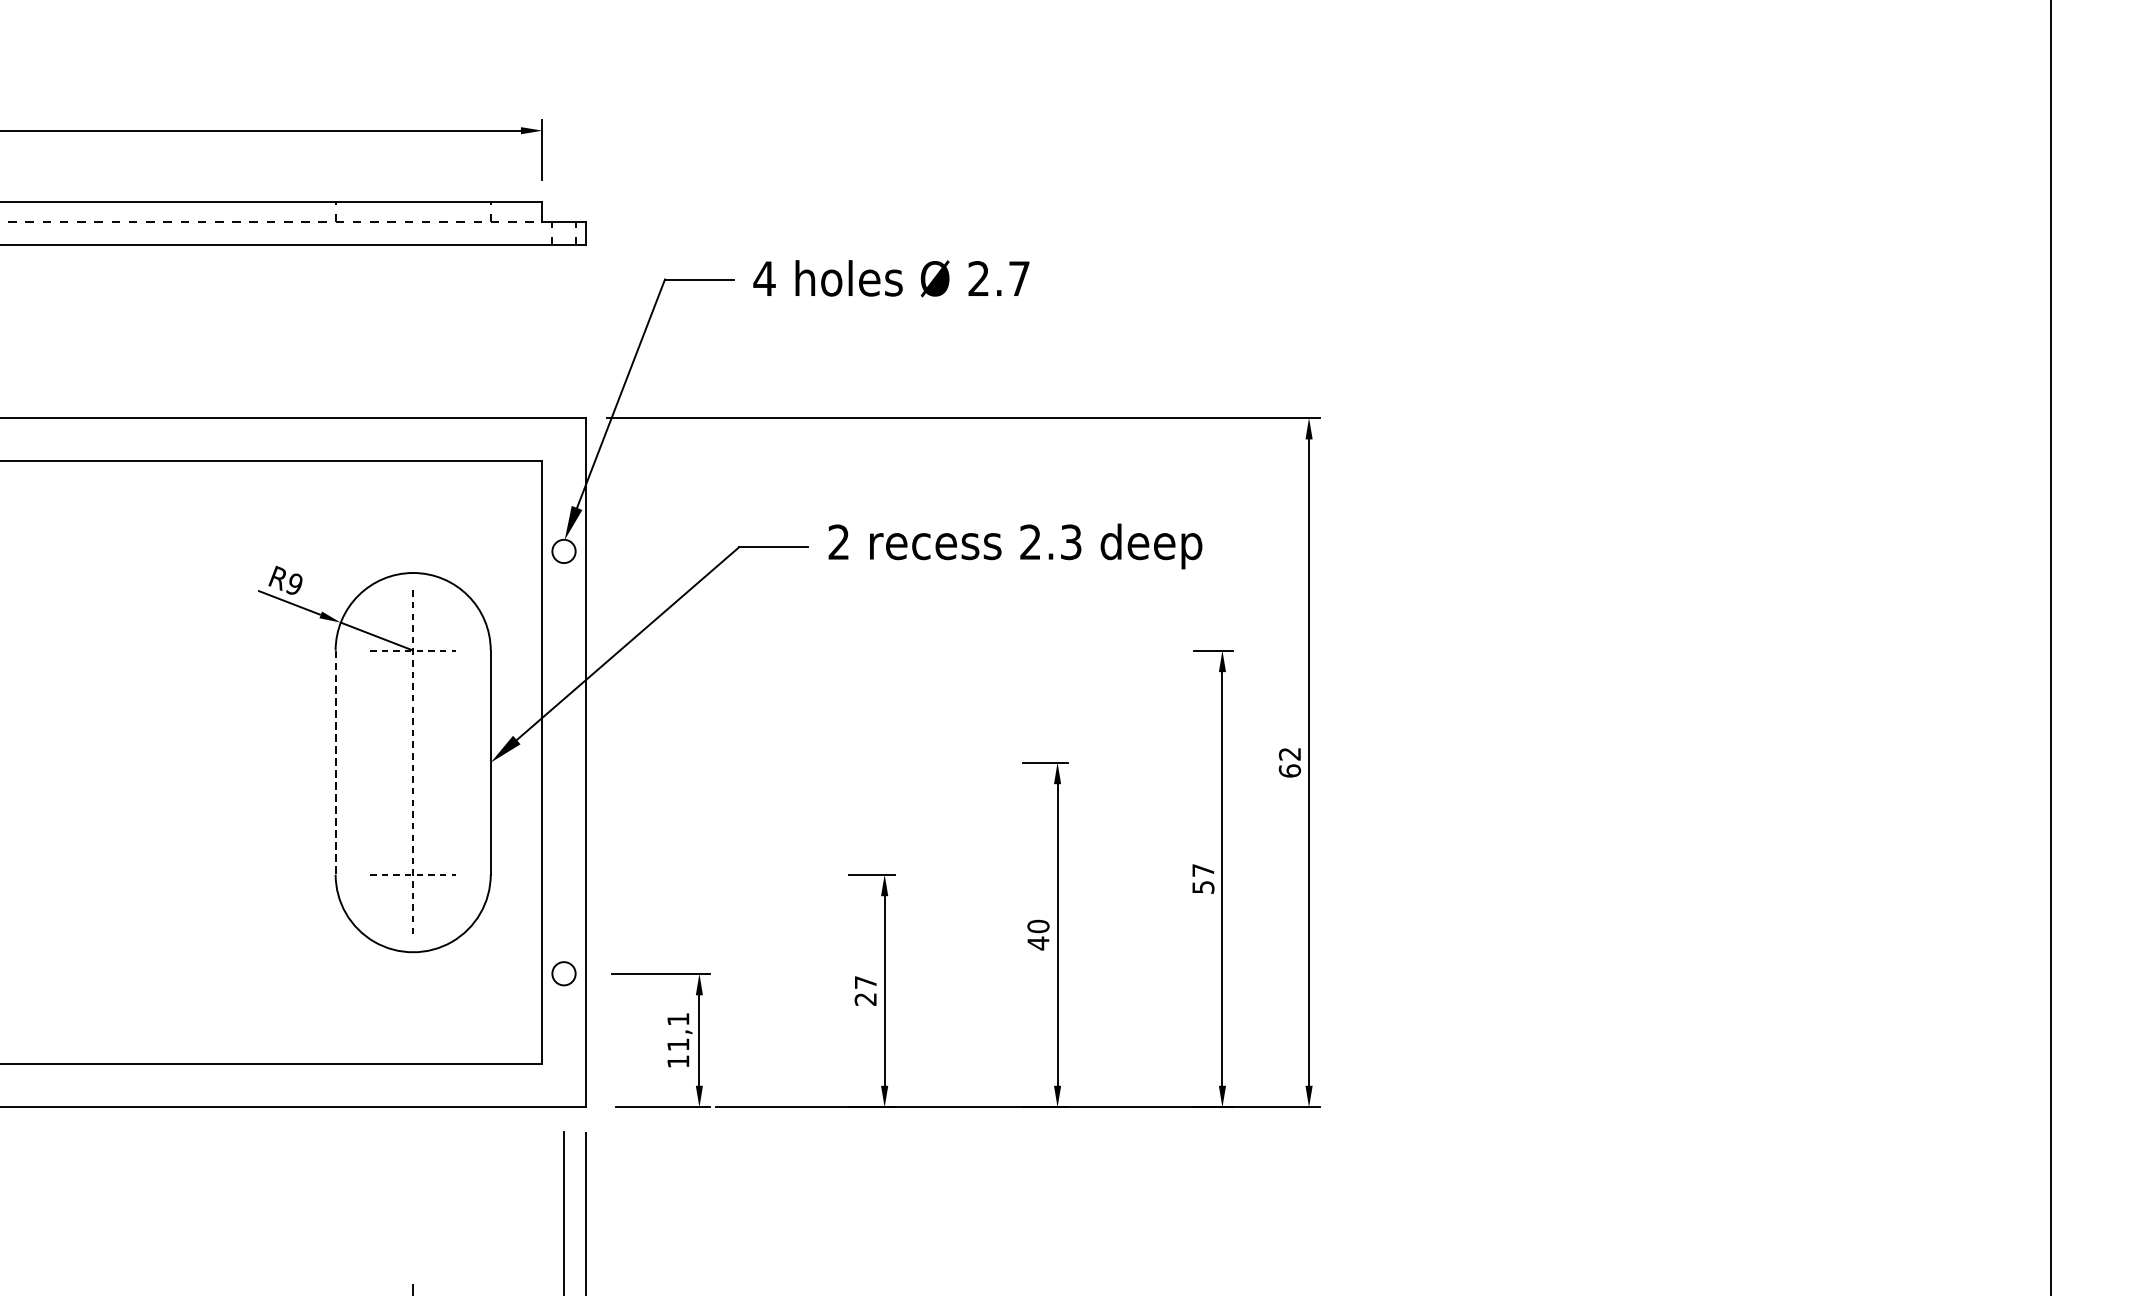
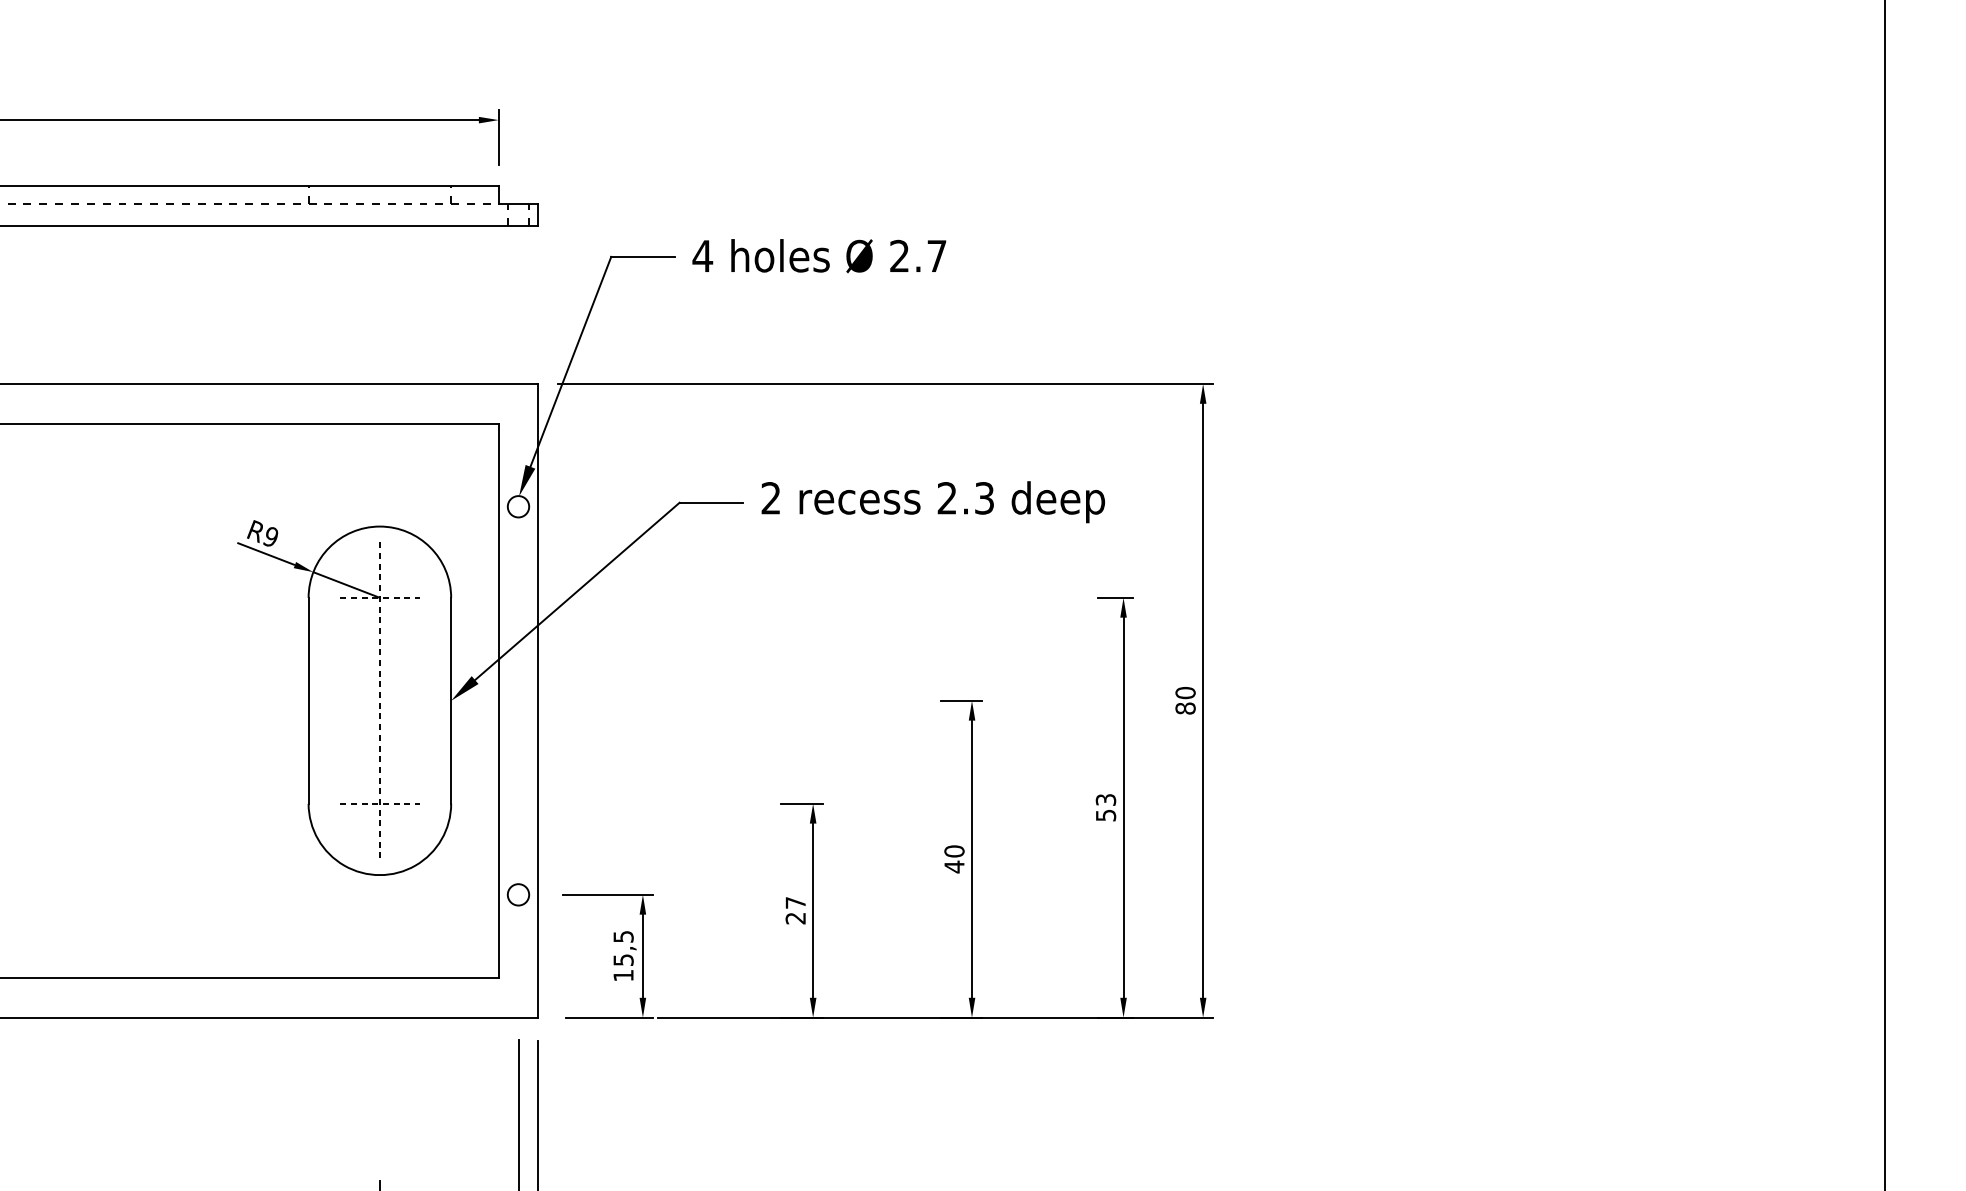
line: (335, 762) -> (308, 700), dashed -> solid
text: (1289, 762) -> (1185, 700), 62 -> 80
text: (1202, 869) -> (1105, 799), 57 -> 53
text: (678, 1032) -> (623, 948), 11,1 -> 15,5

